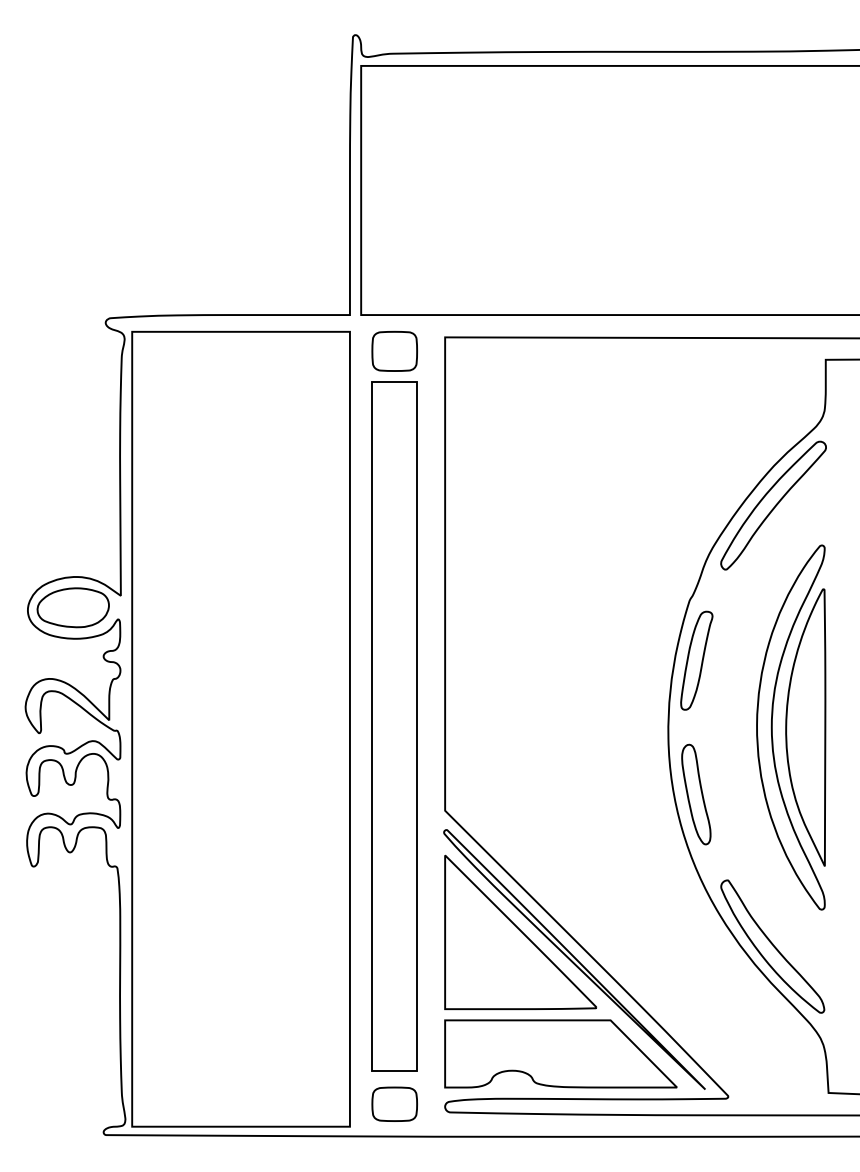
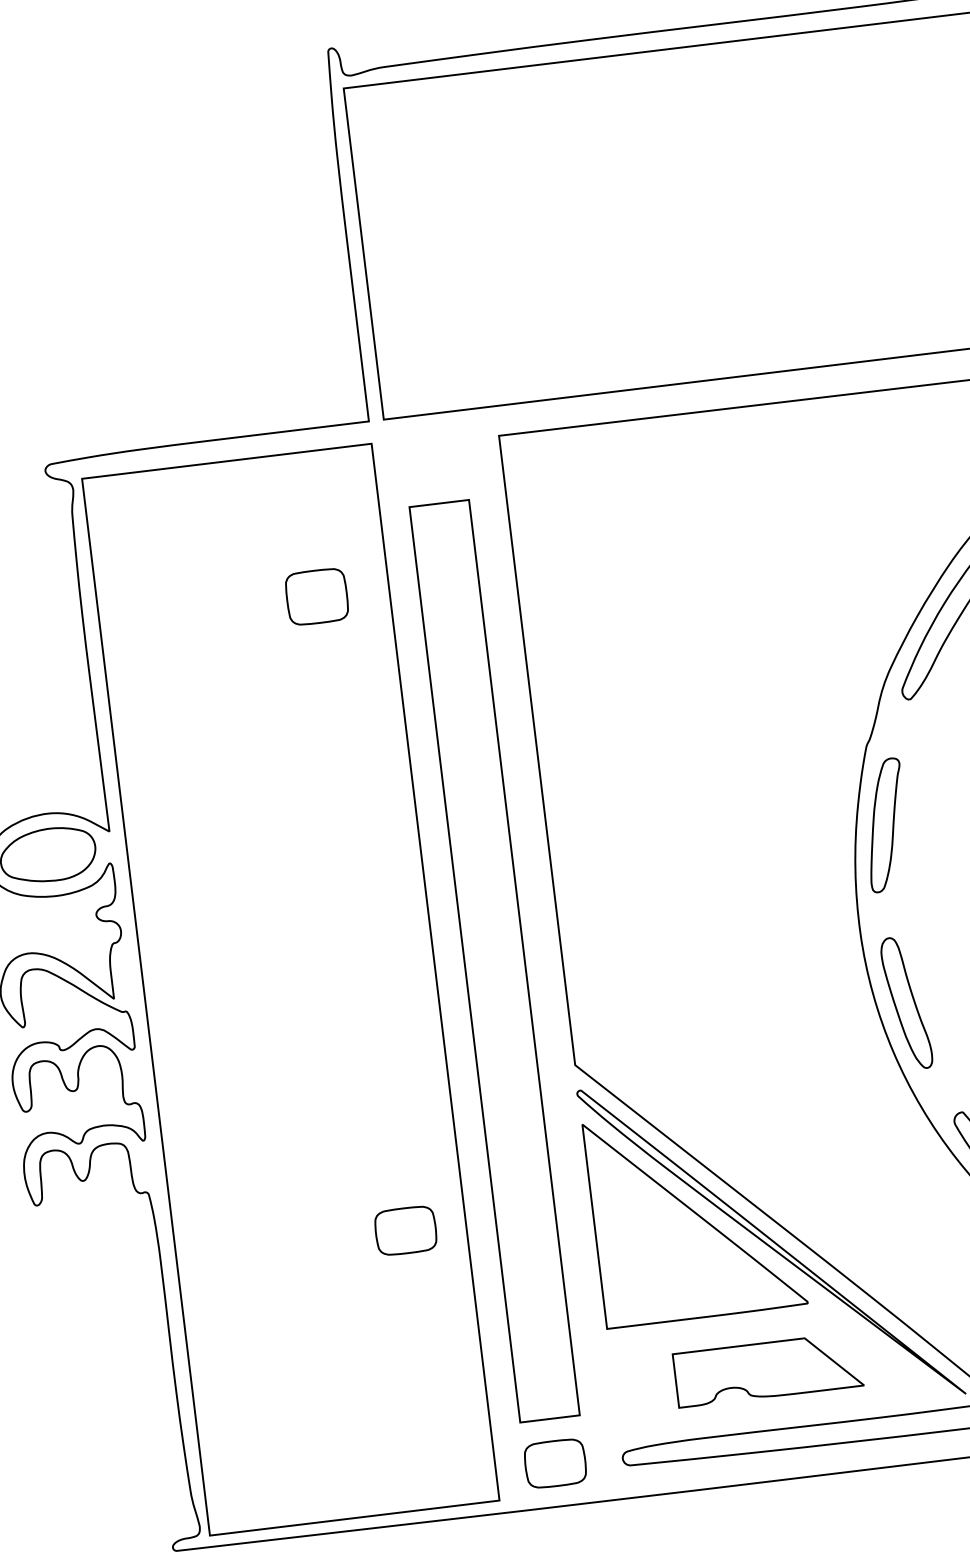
part: (394, 350) -> (316, 595), moved
part: (304, 917) -> (405, 1229), added
part: (560, 1053) -> (767, 1369), size x0.6

